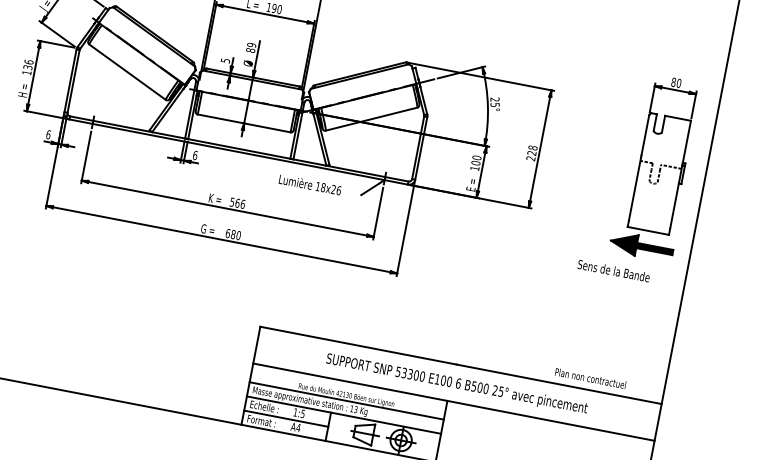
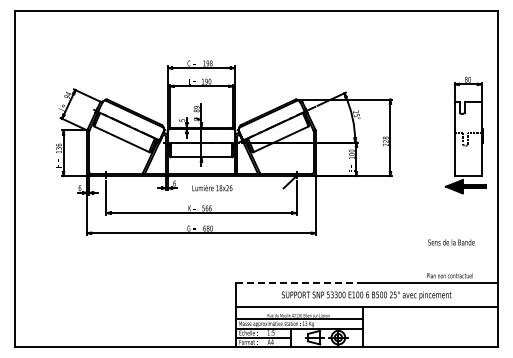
text: (310, 183) -> (212, 187), moved
text: (613, 271) -> (451, 242), moved
line: (358, 346) -> (300, 283), solid -> dashed

